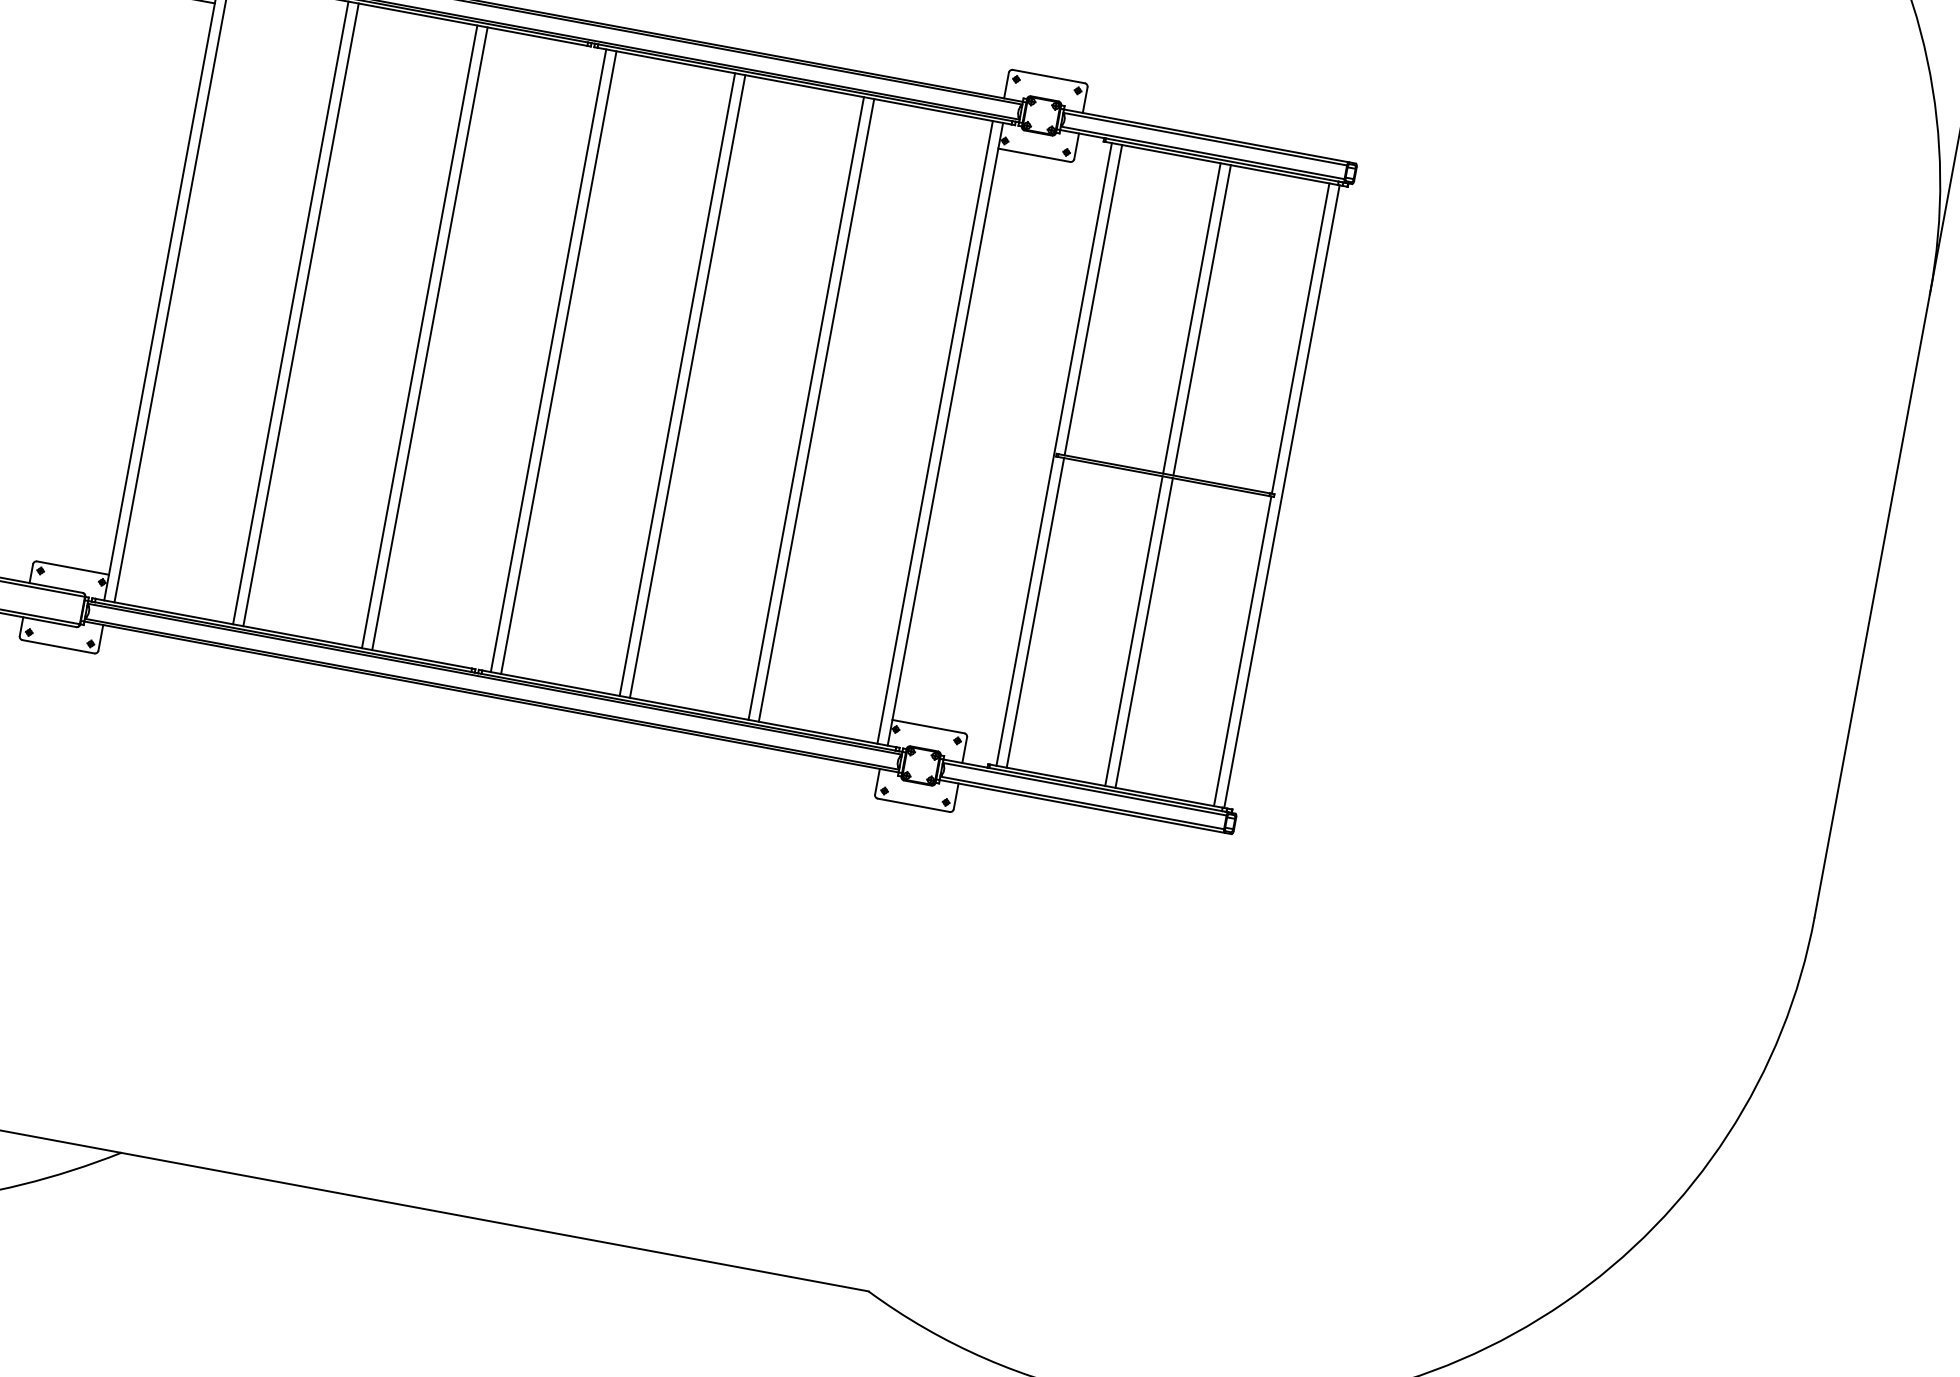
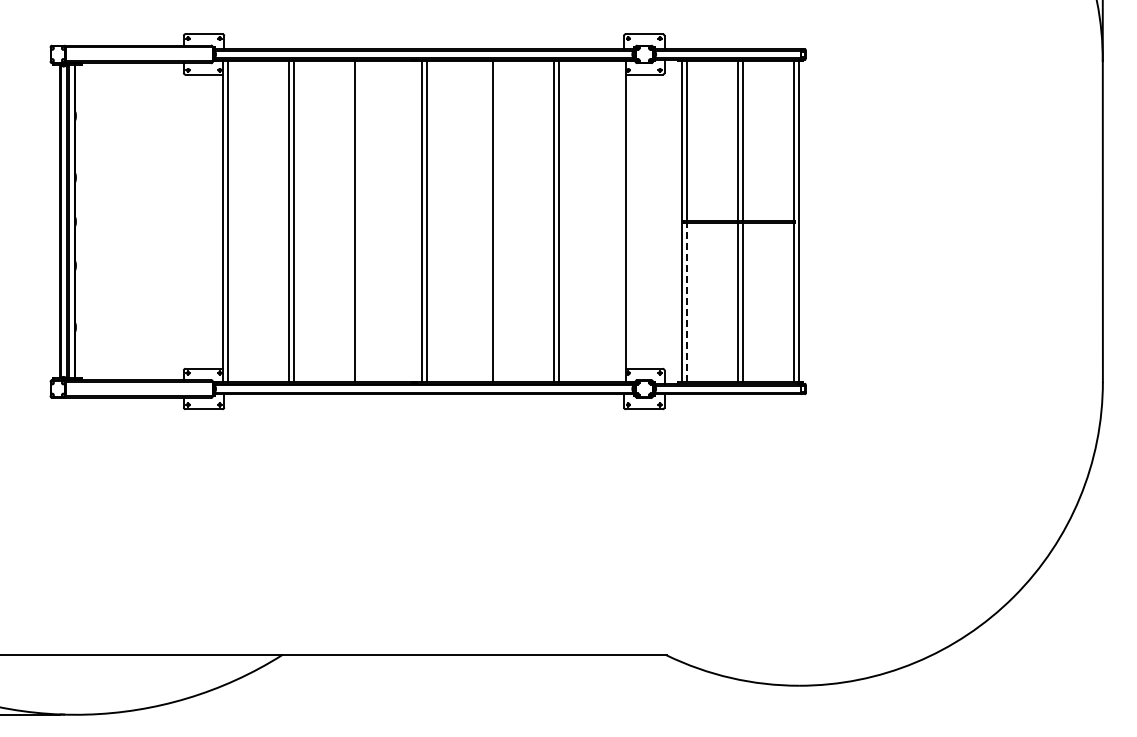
line: (430, 338) -> (360, 221), removed
line: (676, 384) -> (487, 221), removed
line: (935, 431) -> (620, 221), removed
line: (1036, 613) -> (687, 302), solid -> dashed

